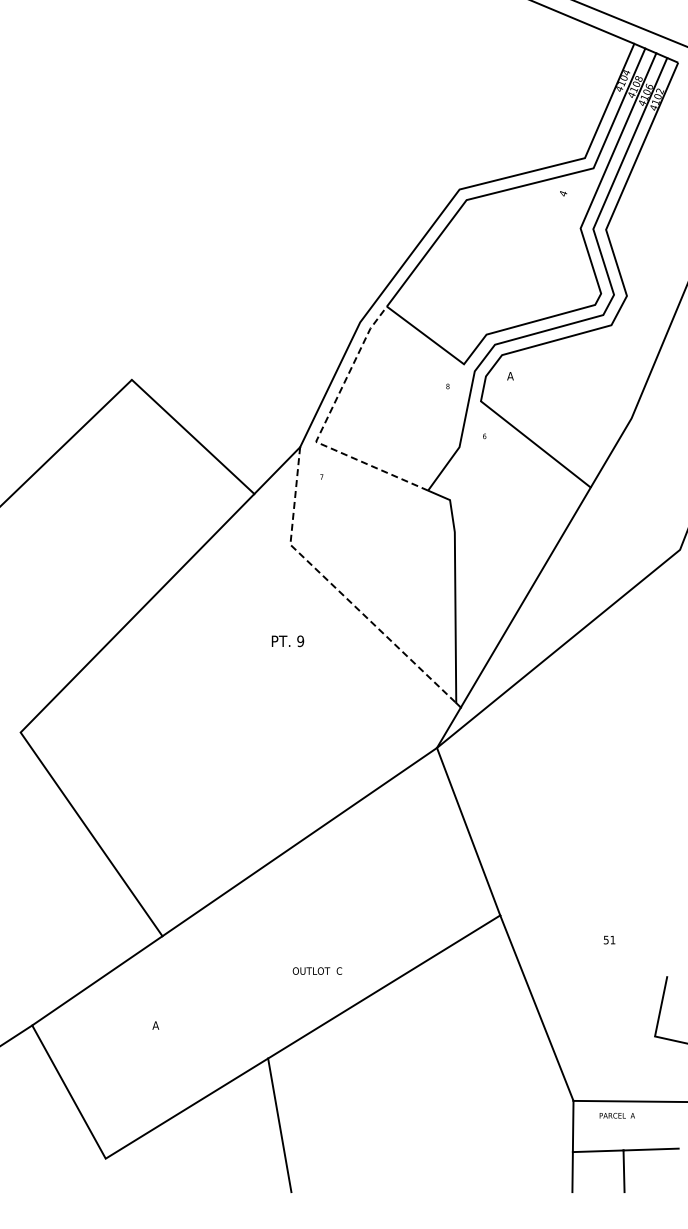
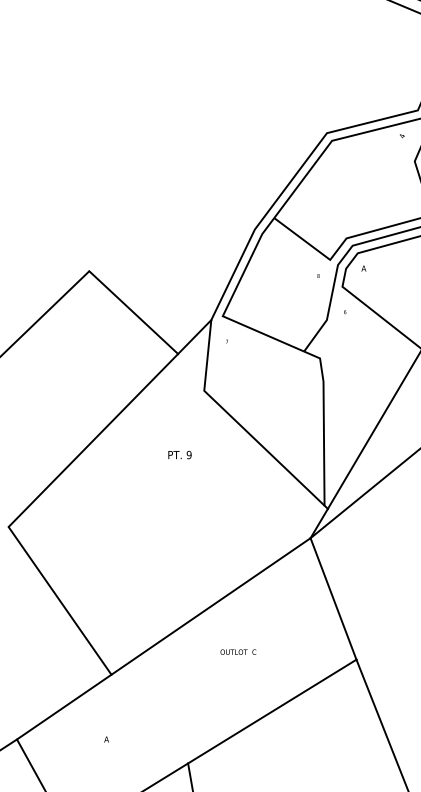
line: (322, 427) -> (227, 305), dashed -> solid
line: (337, 589) -> (238, 423), dashed -> solid
text: (287, 641) -> (179, 455), moved
text: (317, 970) -> (238, 651), moved

